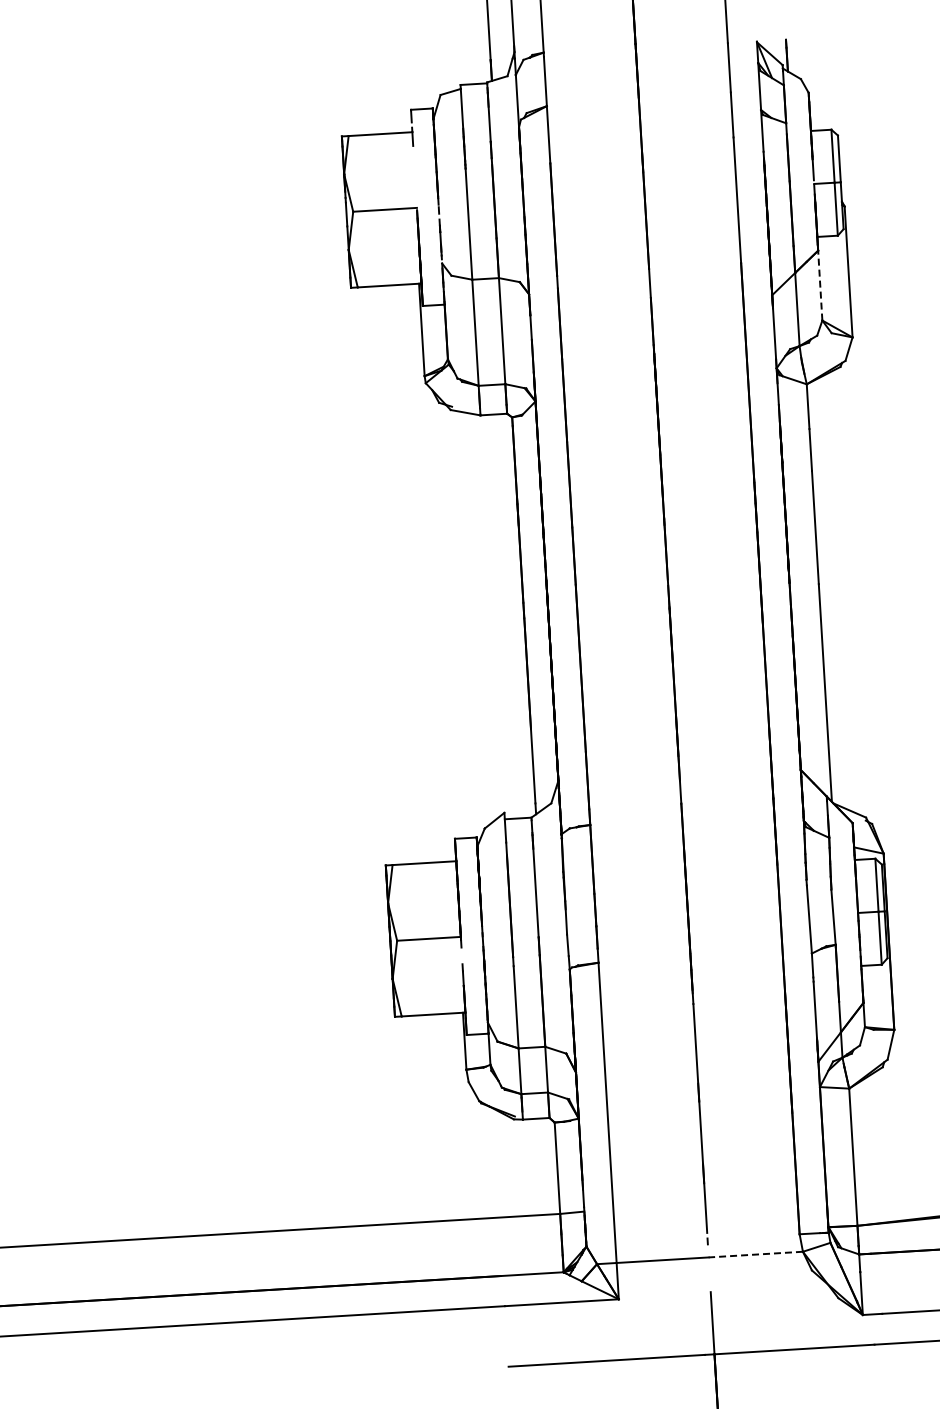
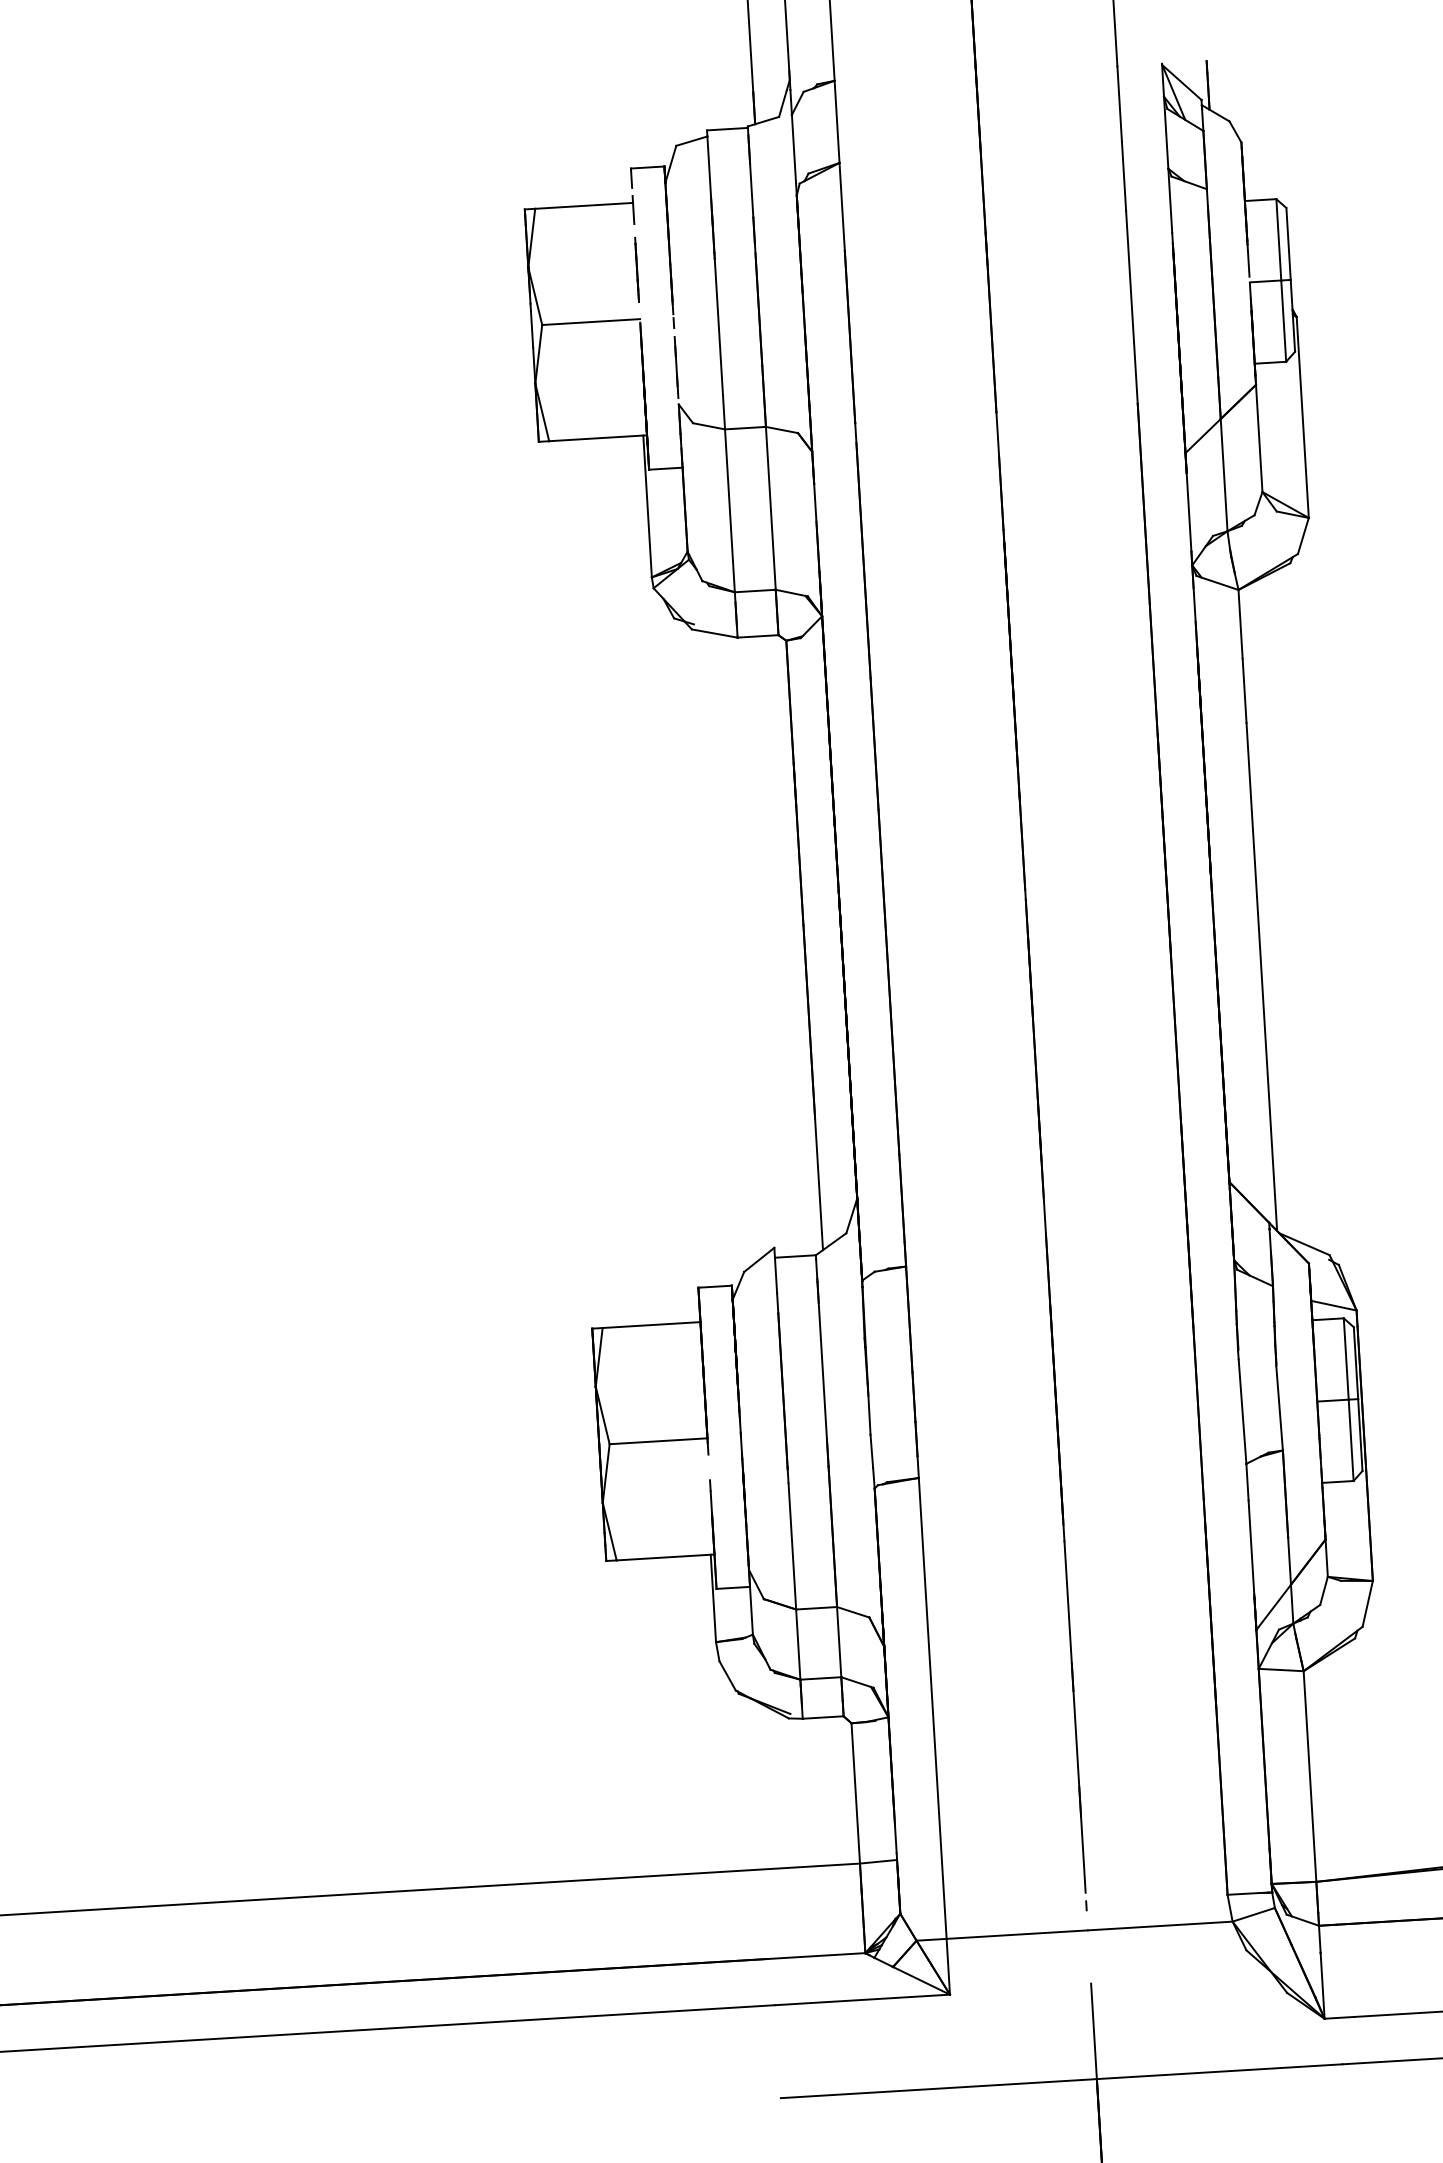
line: (414, 175) -> (636, 269), added
line: (820, 285) -> (1259, 438), dashed -> solid
line: (755, 1254) -> (1159, 1925), dashed -> solid

